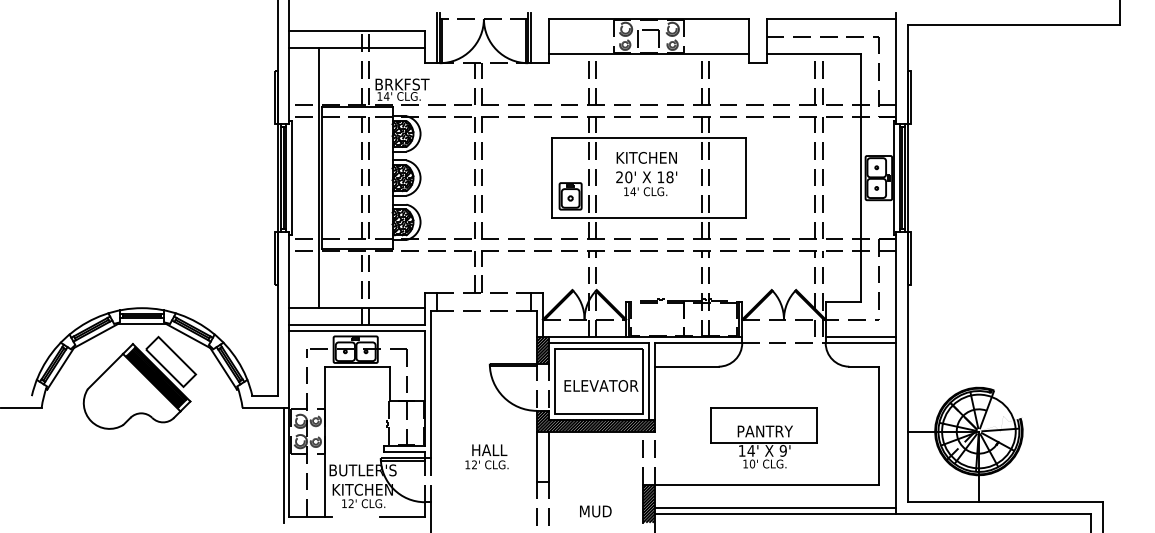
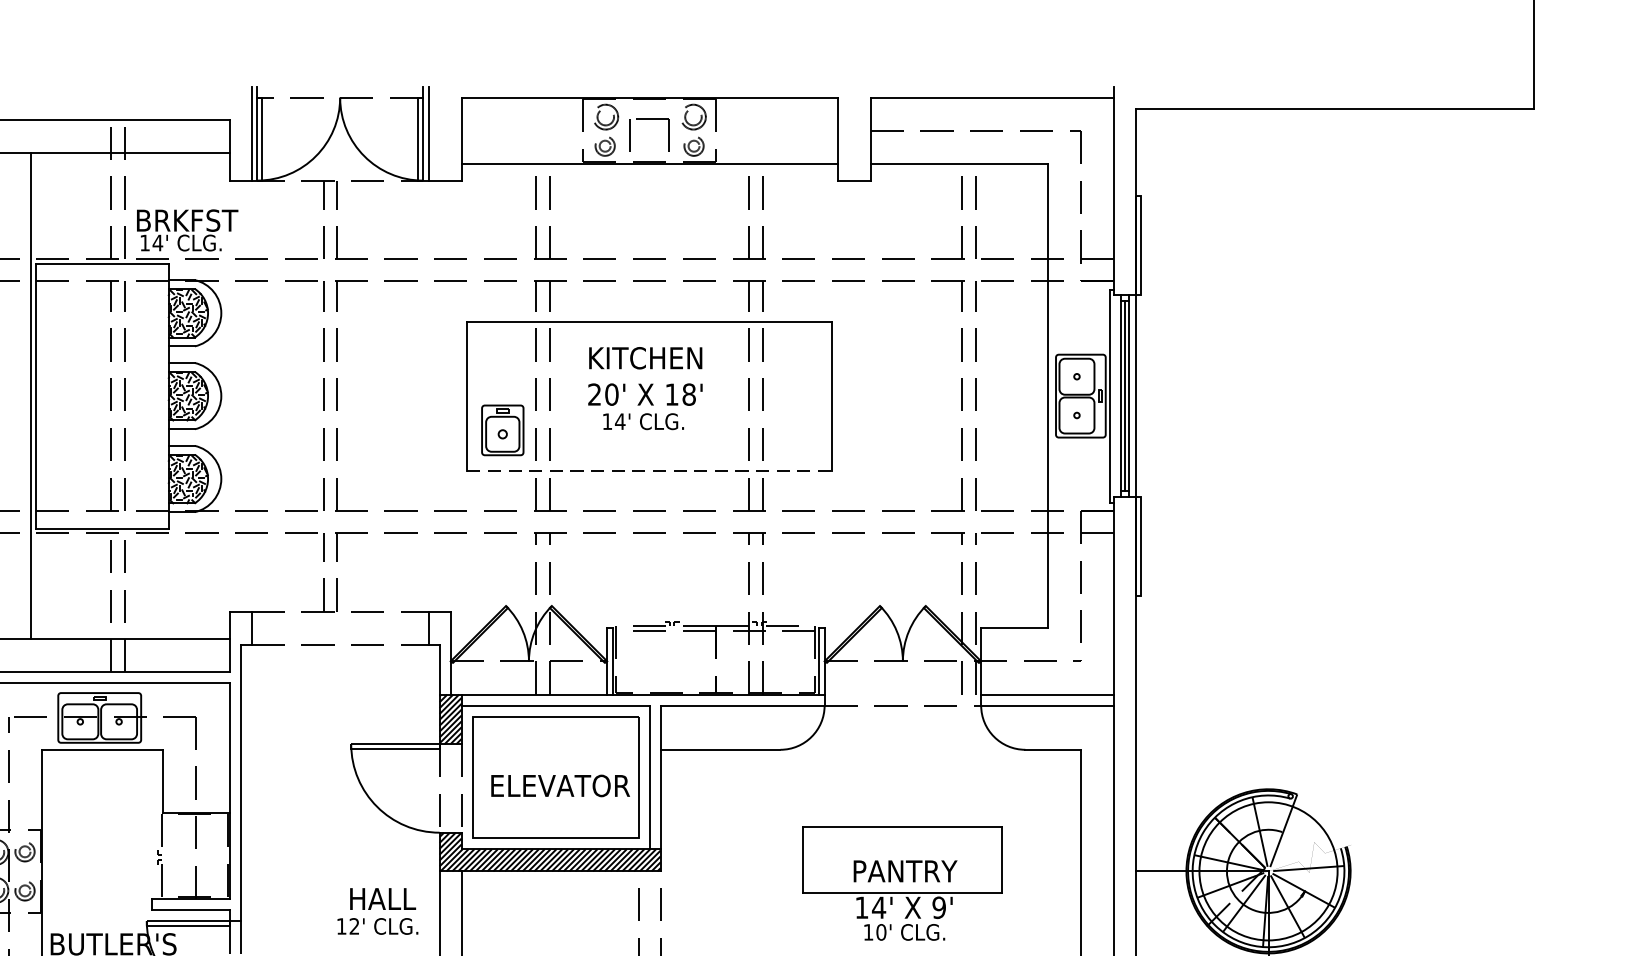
line: (649, 217) -> (650, 470), solid -> dashed
part: (763, 437) -> (902, 882), moved
text: (486, 456) -> (376, 910), moved

